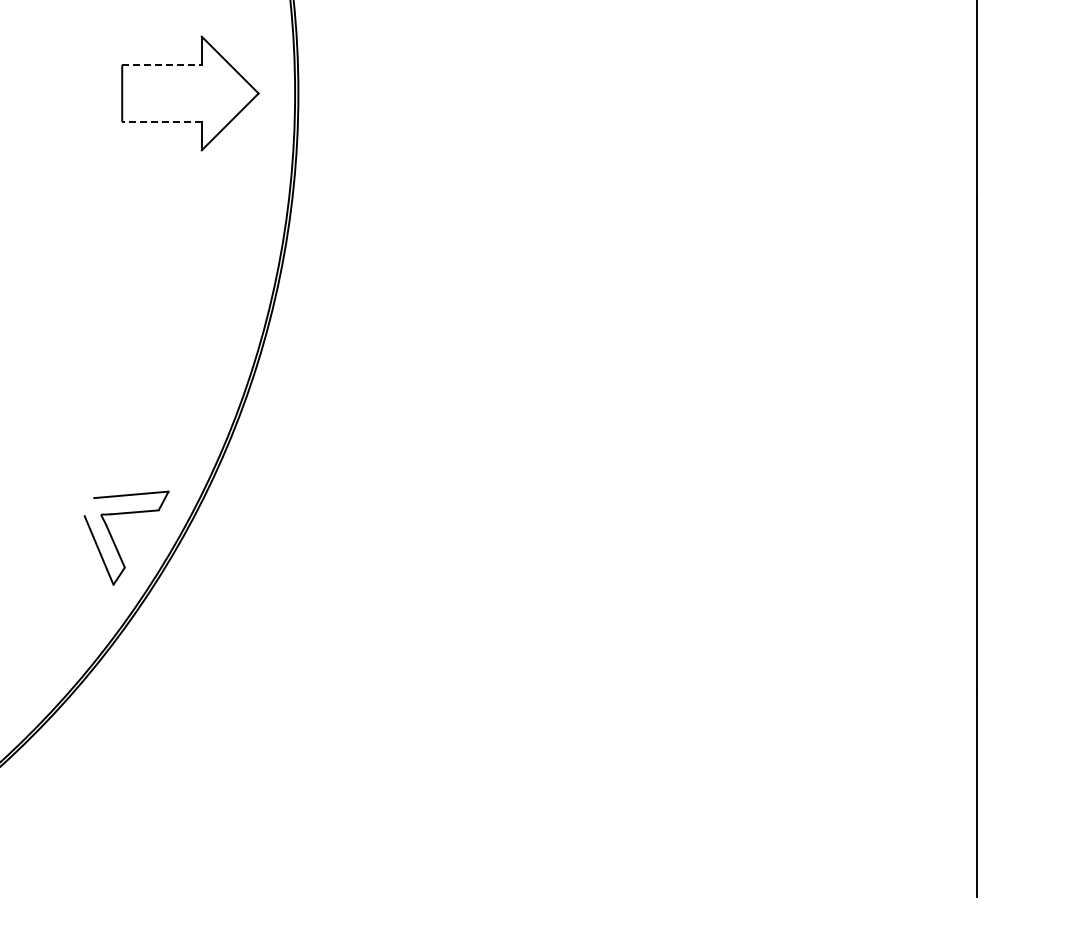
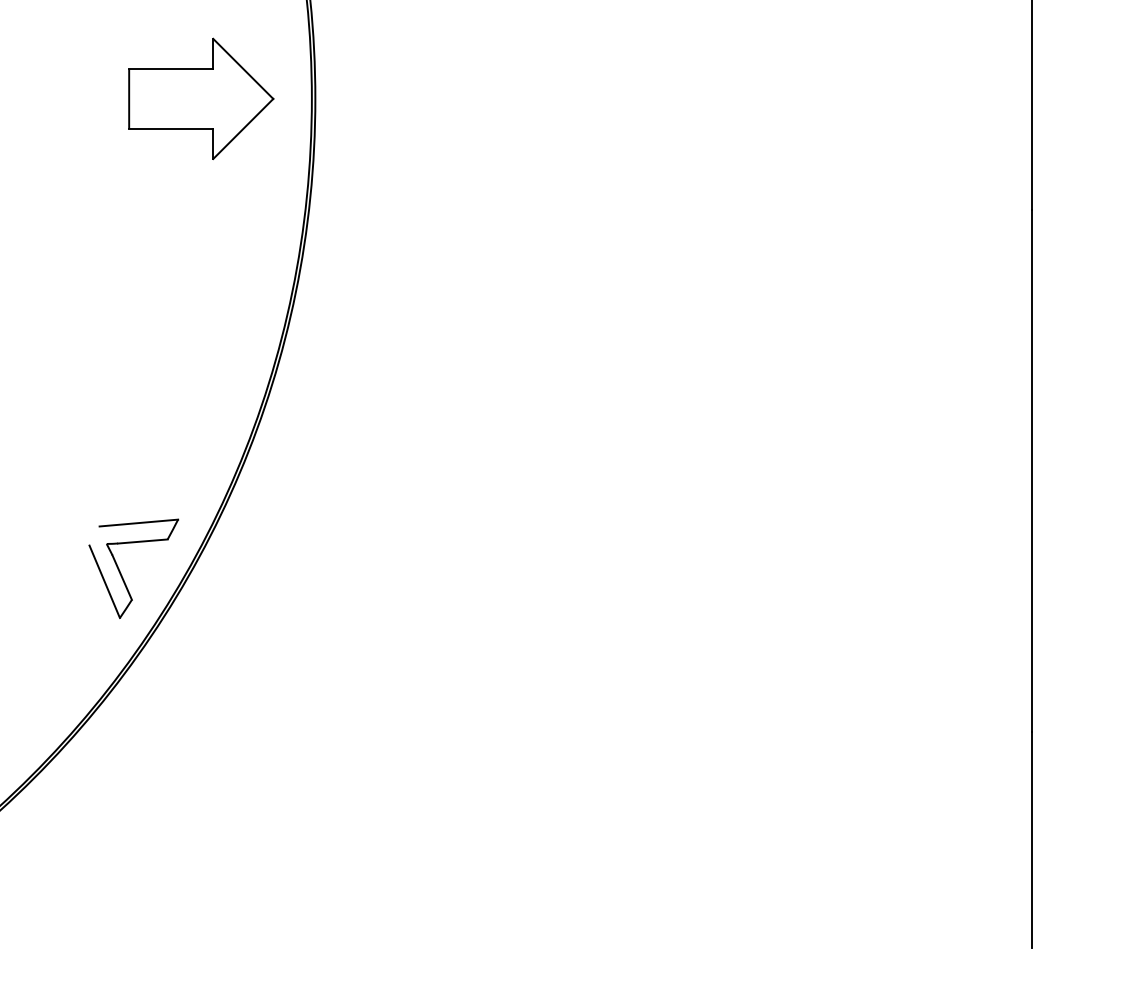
line: (162, 65) -> (171, 69), dashed -> solid
line: (162, 121) -> (171, 128), dashed -> solid

